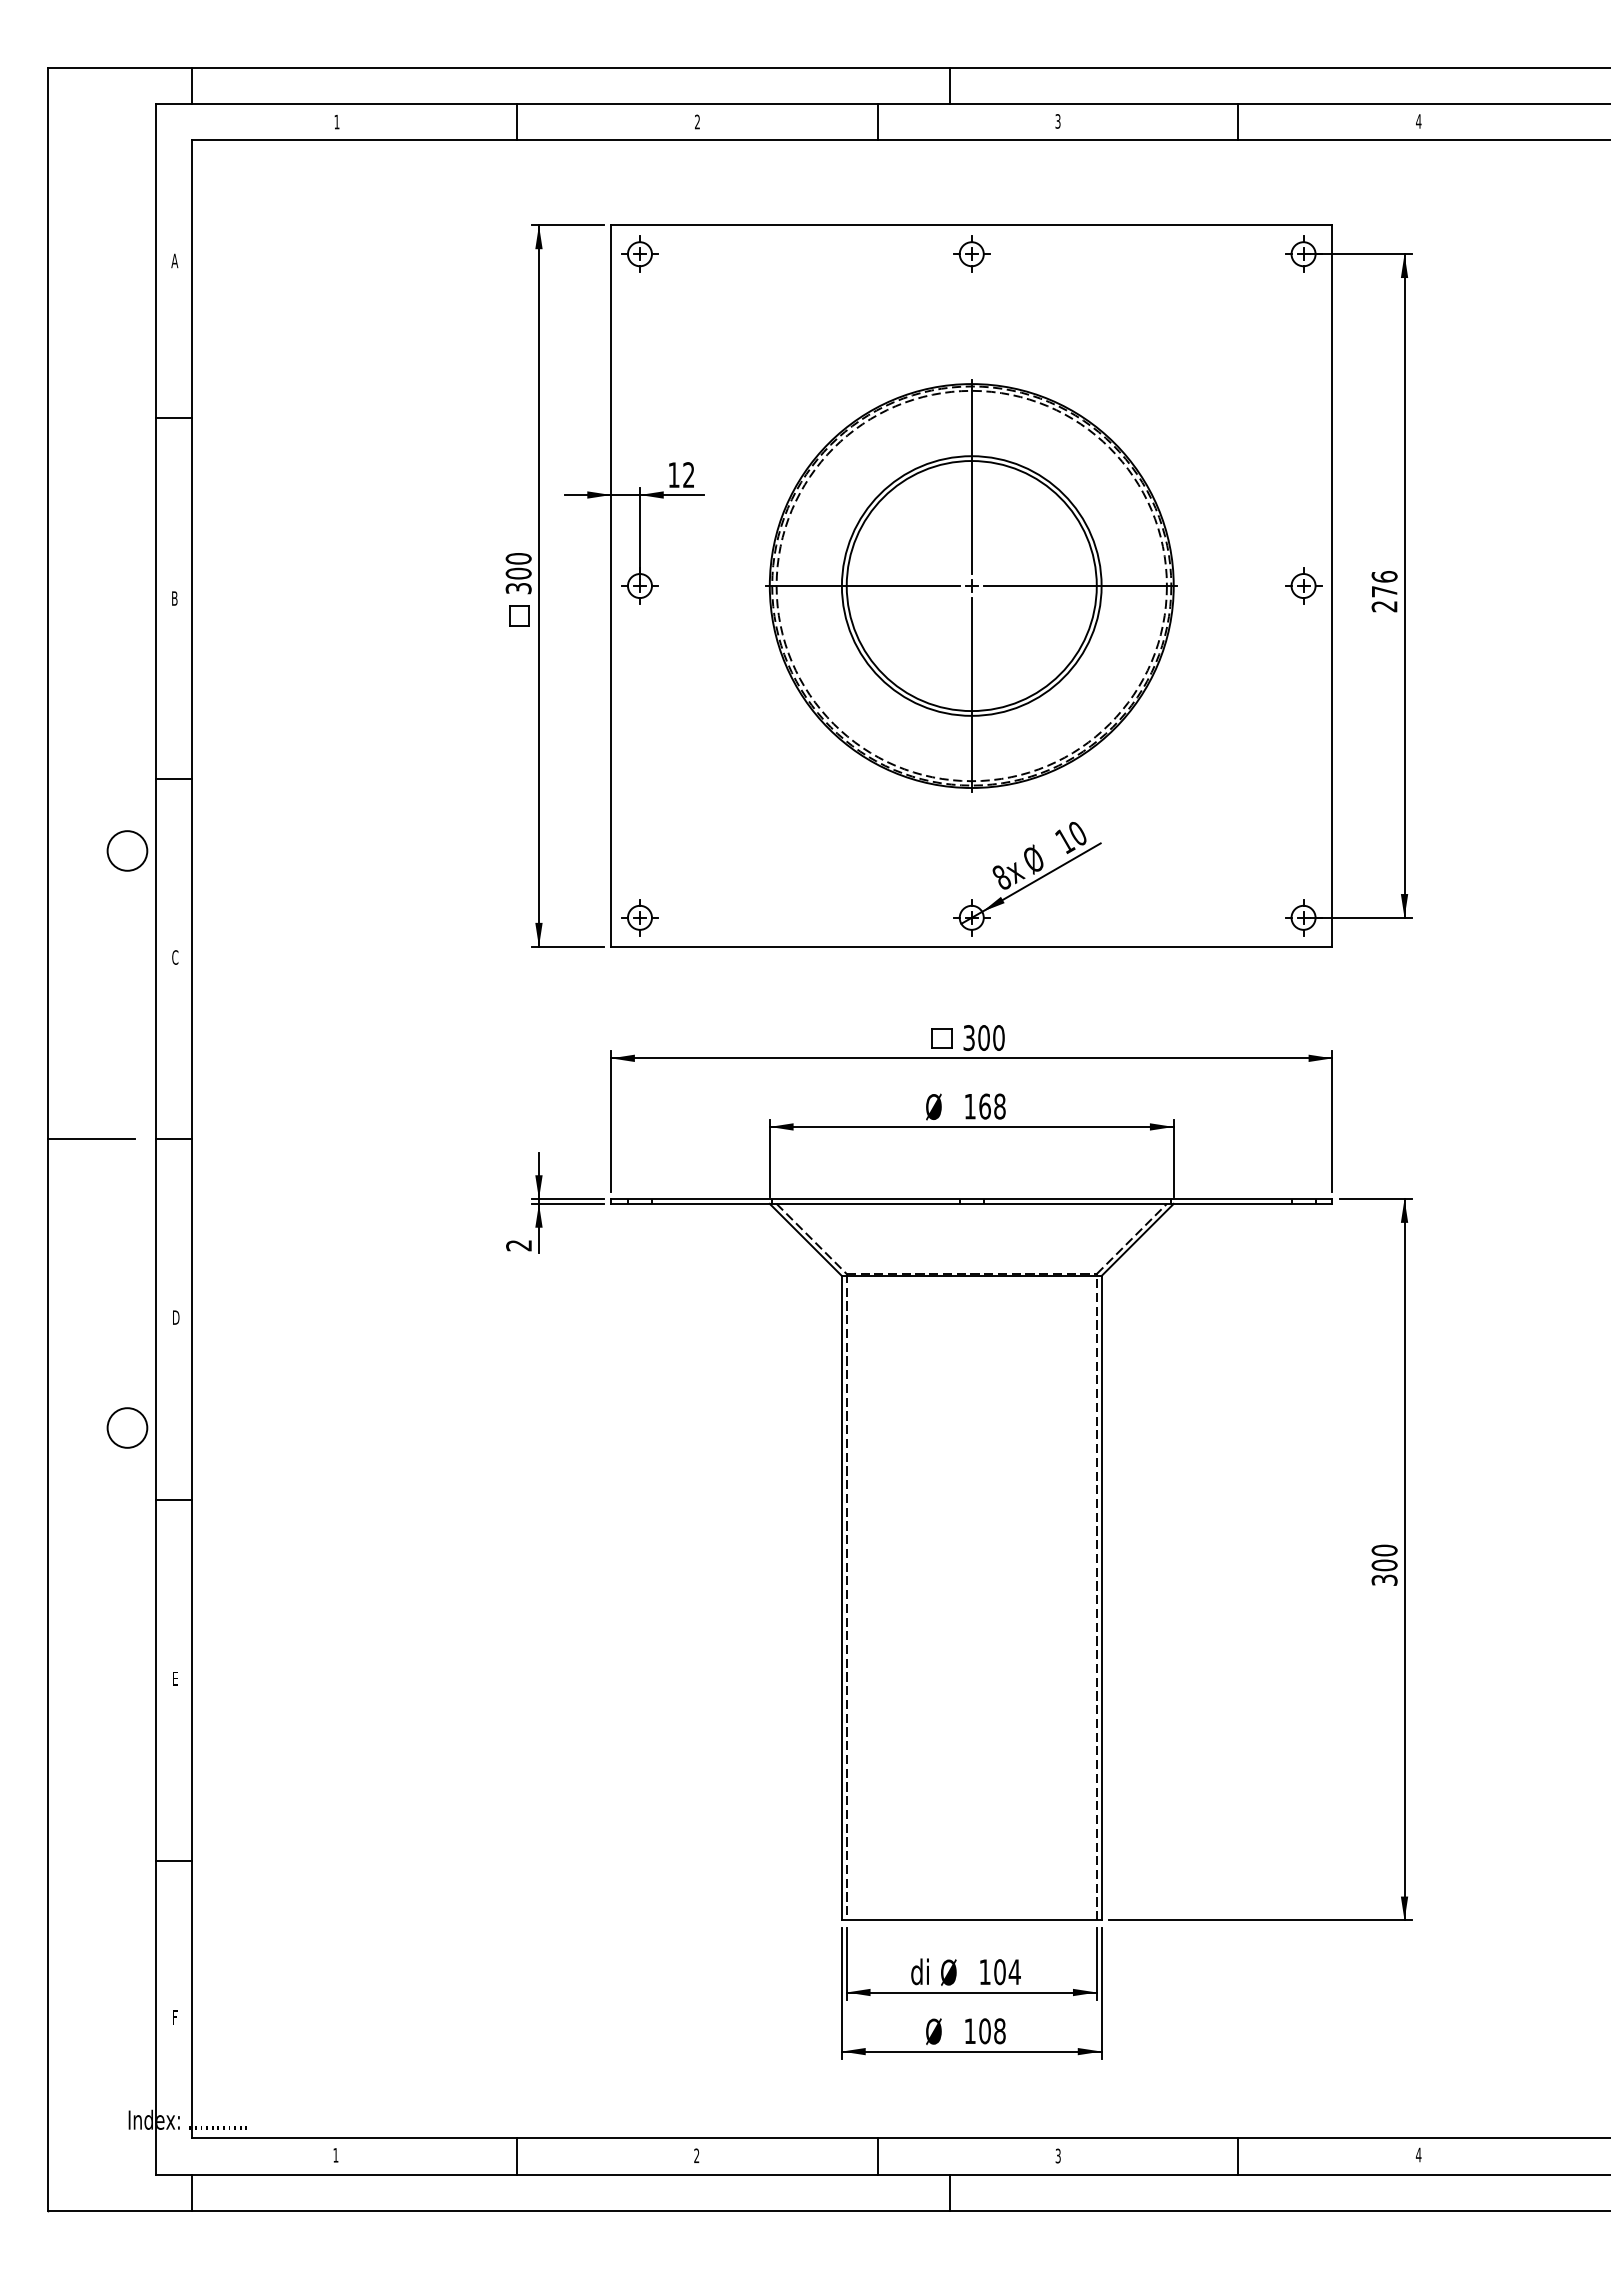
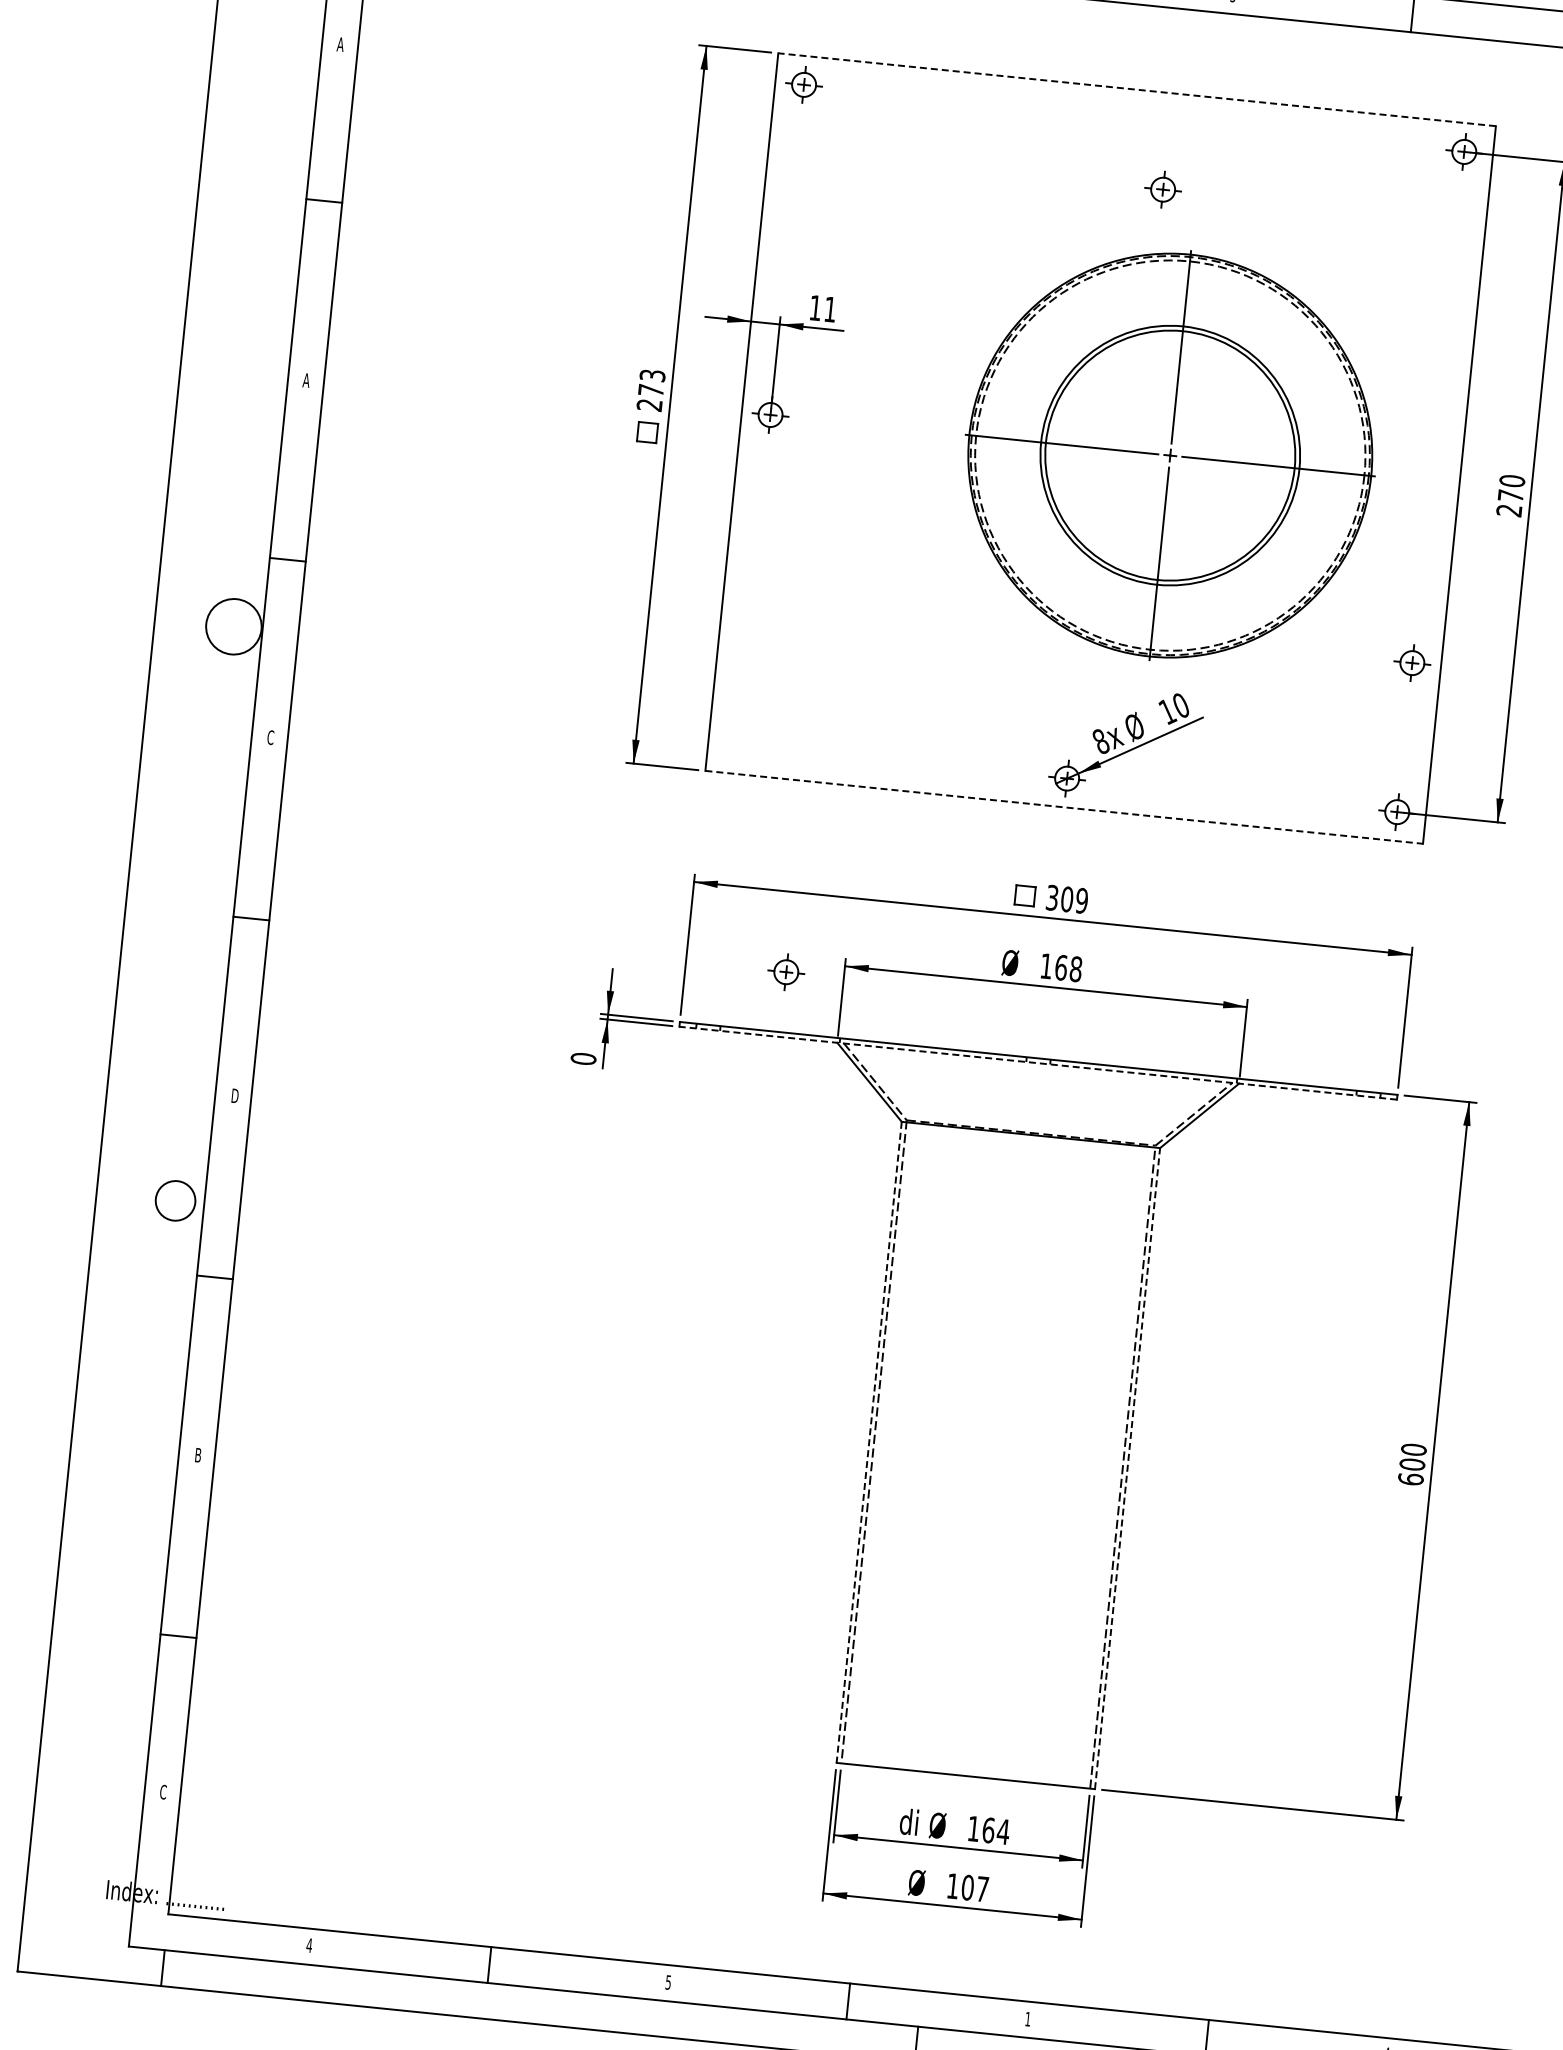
line: (971, 225) -> (1136, 89), solid -> dashed
part: (971, 253) -> (1162, 188), moved
text: (688, 474) -> (830, 308), 12 -> 11
text: (518, 573) -> (650, 390), 300 -> 273
text: (1384, 576) -> (1512, 480), 276 -> 270
part: (971, 585) -> (1170, 455), moved
part: (1303, 585) -> (1412, 662), moved
text: (174, 598) -> (306, 380), B -> A
circle: (127, 850) -> (233, 626), size x1.4
part: (639, 917) -> (785, 971), moved
line: (971, 946) -> (1063, 807), solid -> dashed
text: (998, 1037) -> (1081, 900), 300 -> 309
line: (91, 1139) -> (168, 910), removed
line: (971, 1203) -> (1037, 1062), solid -> dashed
text: (519, 1245) -> (584, 1058), 2 -> 0
text: (1384, 1579) -> (1410, 1478), 300 -> 600
line: (1101, 1597) -> (1127, 1467), solid -> dashed
line: (841, 1598) -> (868, 1442), solid -> dashed
text: (175, 1678) -> (198, 1454), E -> B
text: (999, 1971) -> (988, 1829), 104 -> 164
text: (174, 2017) -> (162, 1792), F -> C
text: (999, 2031) -> (982, 1889), 108 -> 107
text: (335, 2155) -> (309, 1945), 1 -> 4
text: (696, 2155) -> (668, 1982), 2 -> 5
text: (1057, 2155) -> (1027, 2018), 3 -> 1

